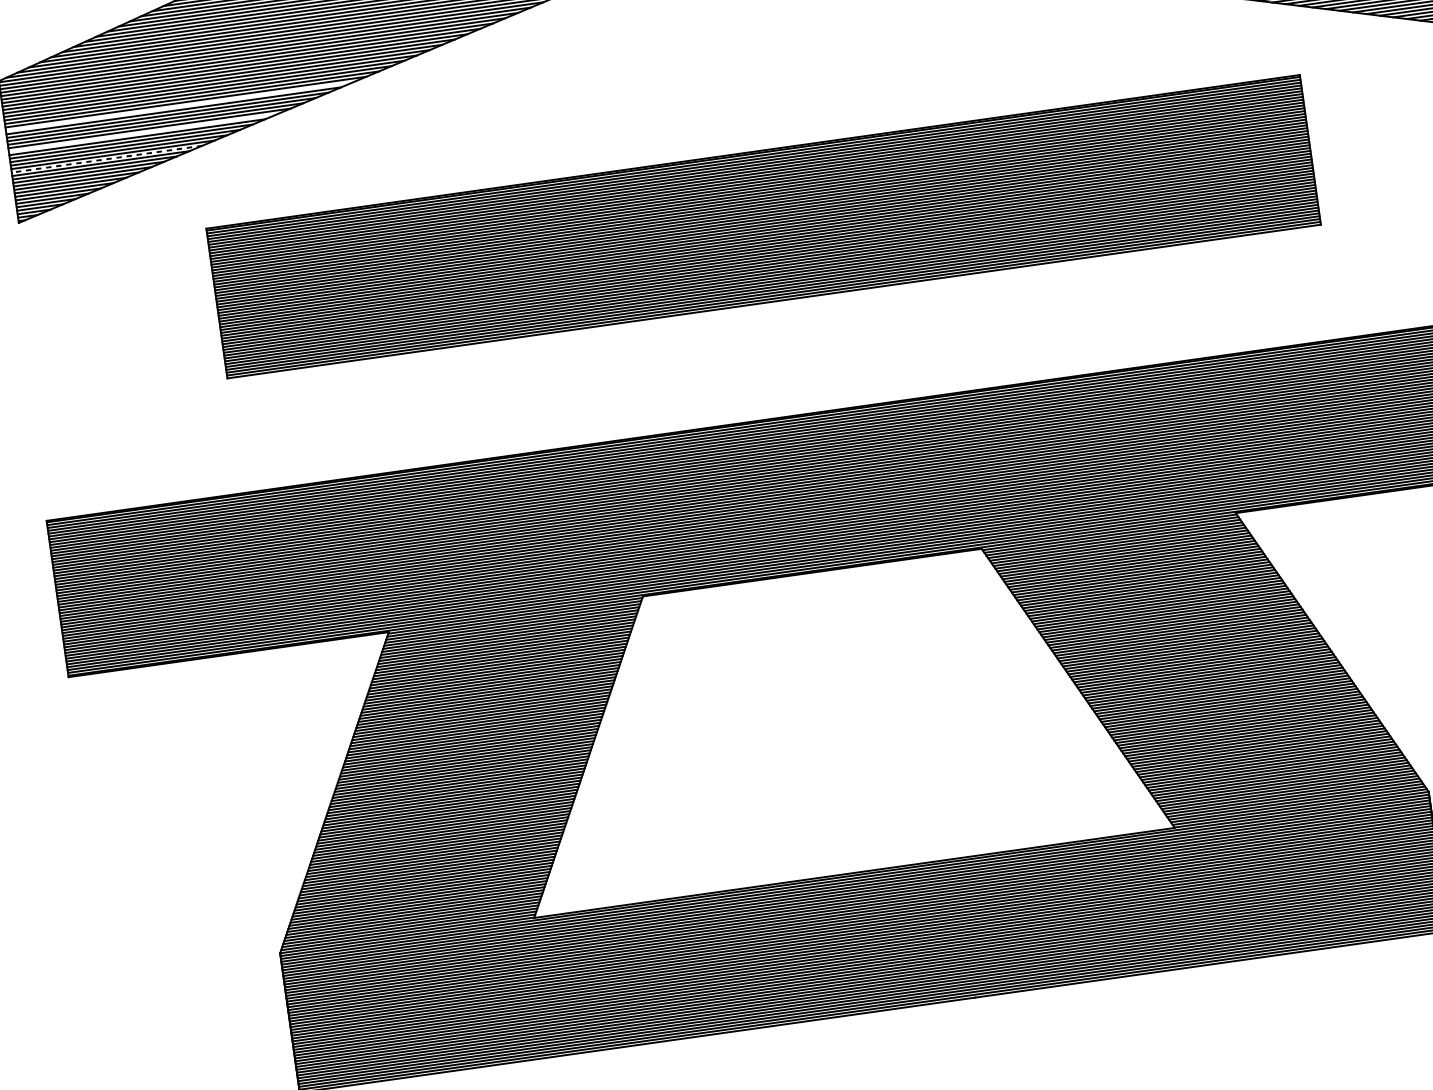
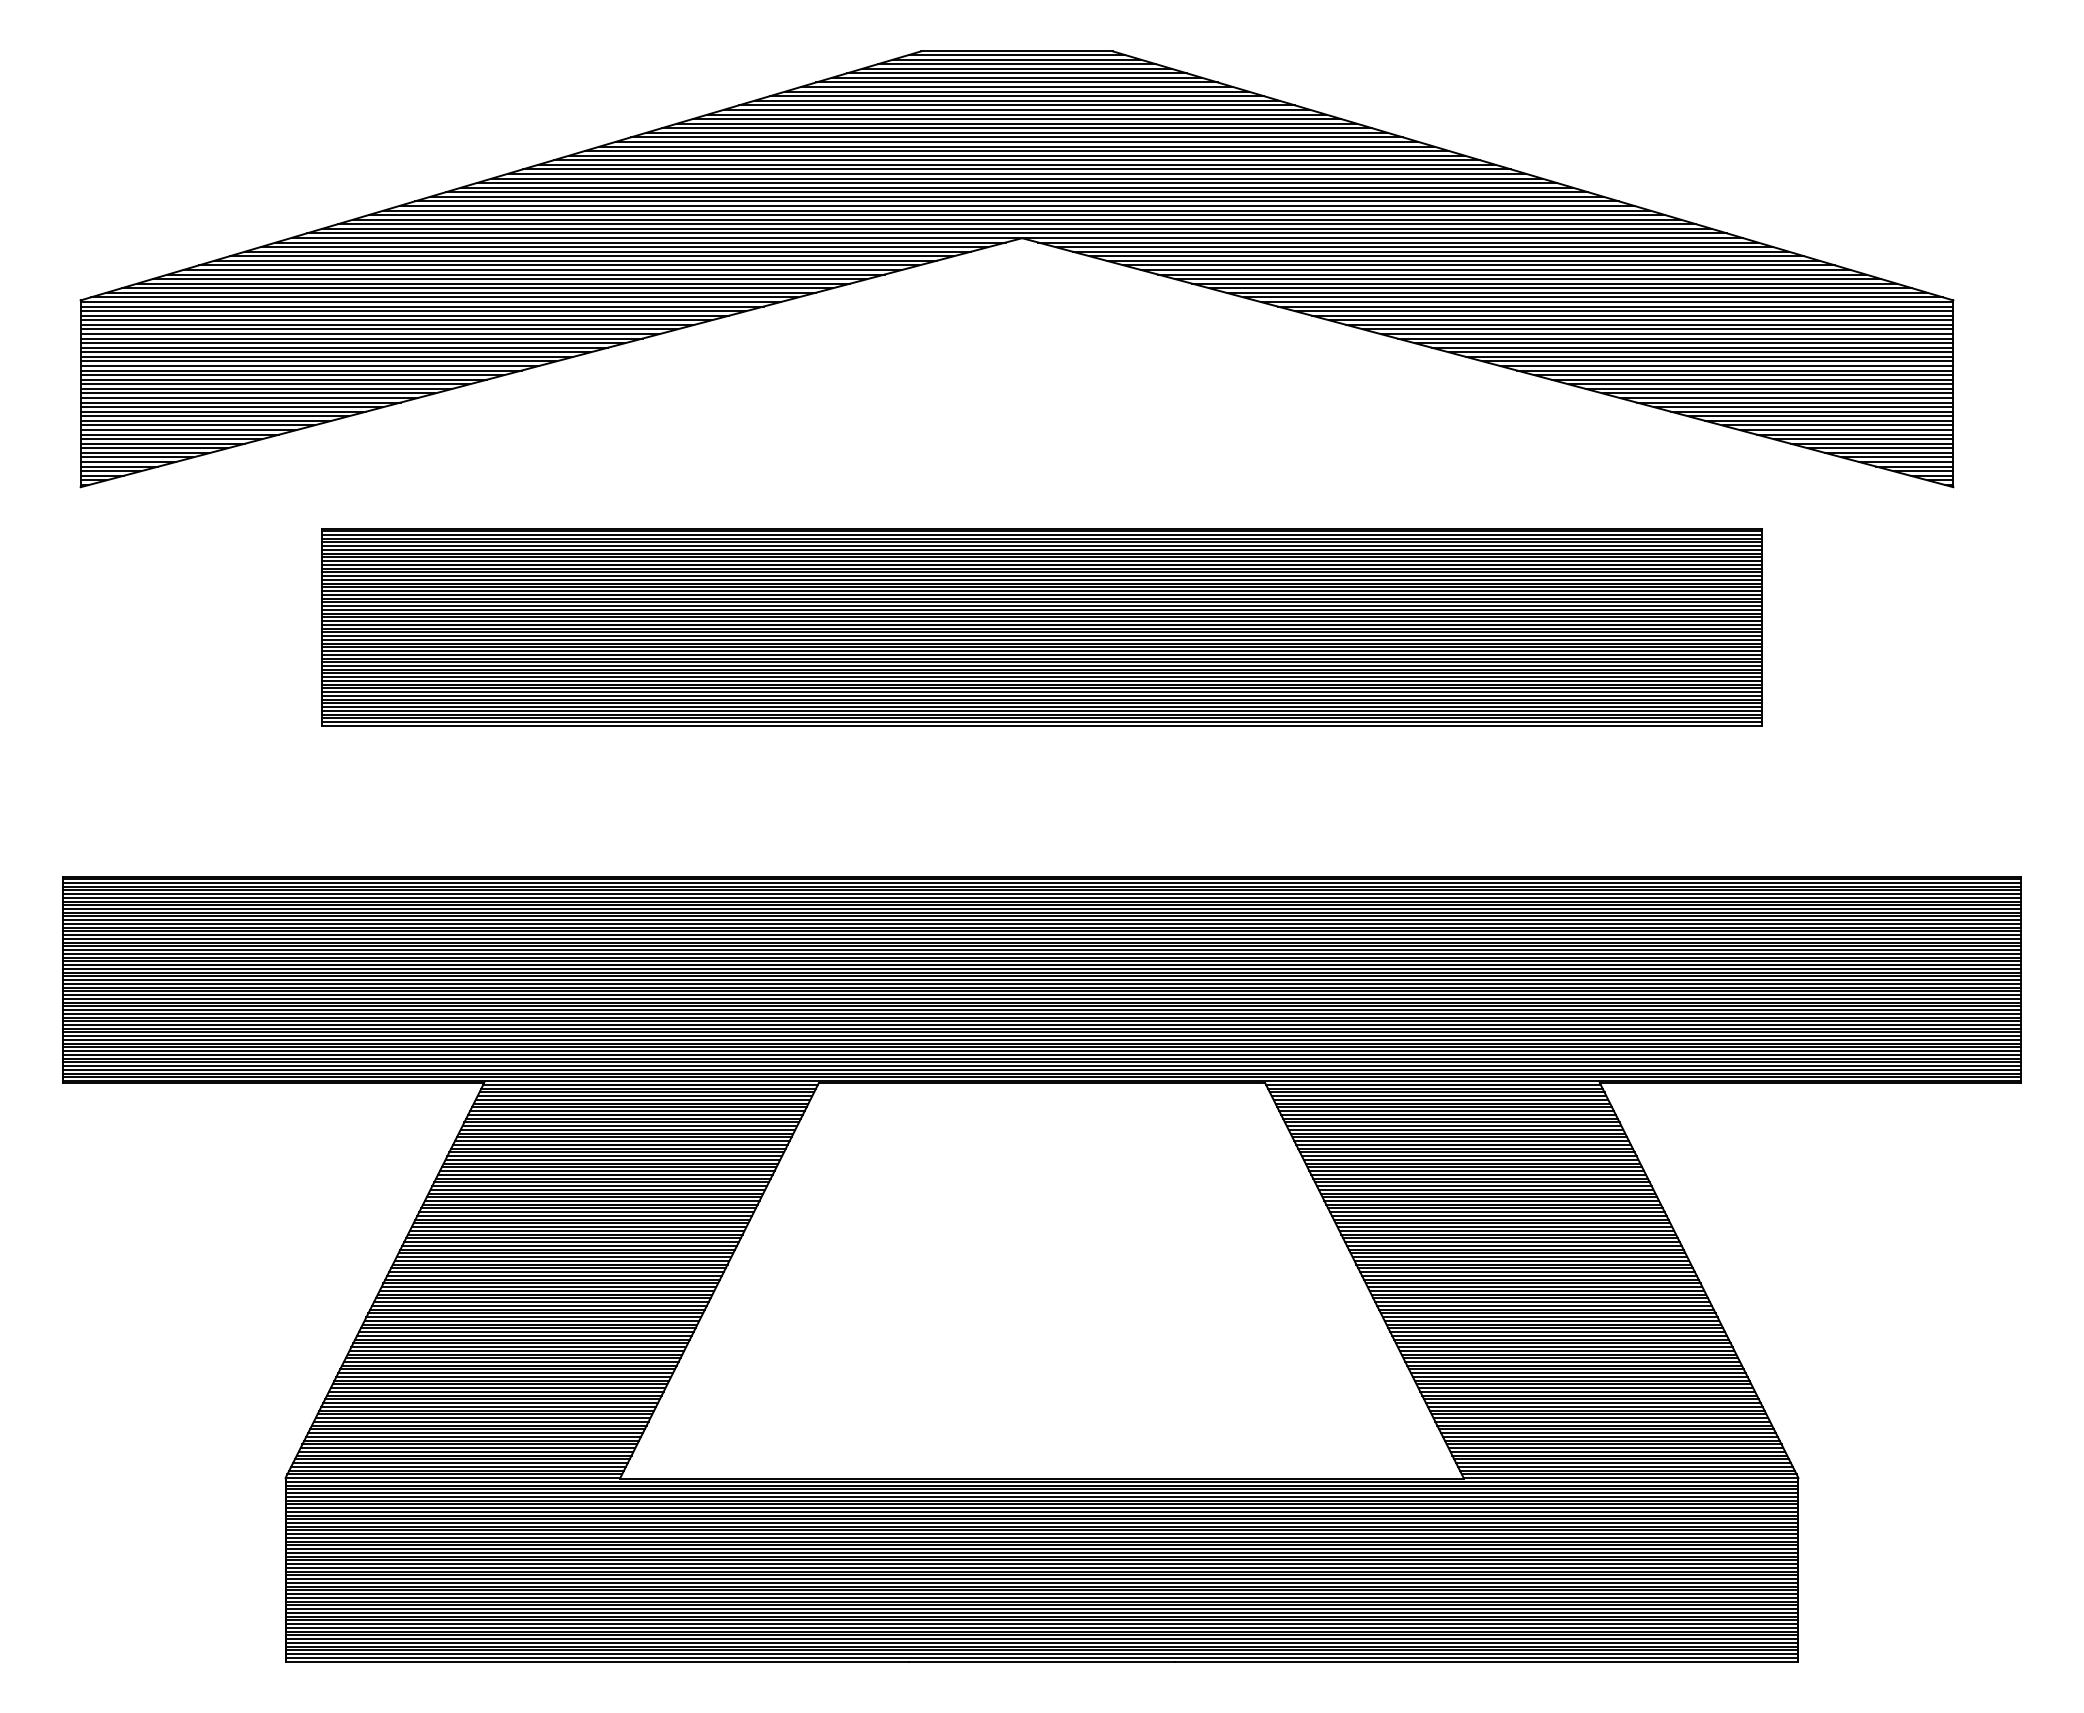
line: (179, 106) -> (309, 366), added
line: (143, 132) -> (257, 393), added
line: (106, 158) -> (205, 420), dashed -> solid

